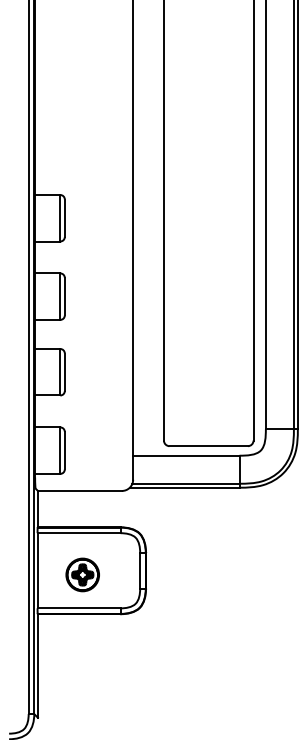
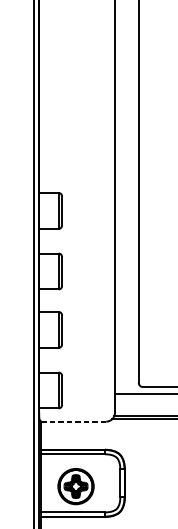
line: (79, 490) -> (73, 421), solid -> dashed
part: (82, 574) -> (75, 486), size x1.4

